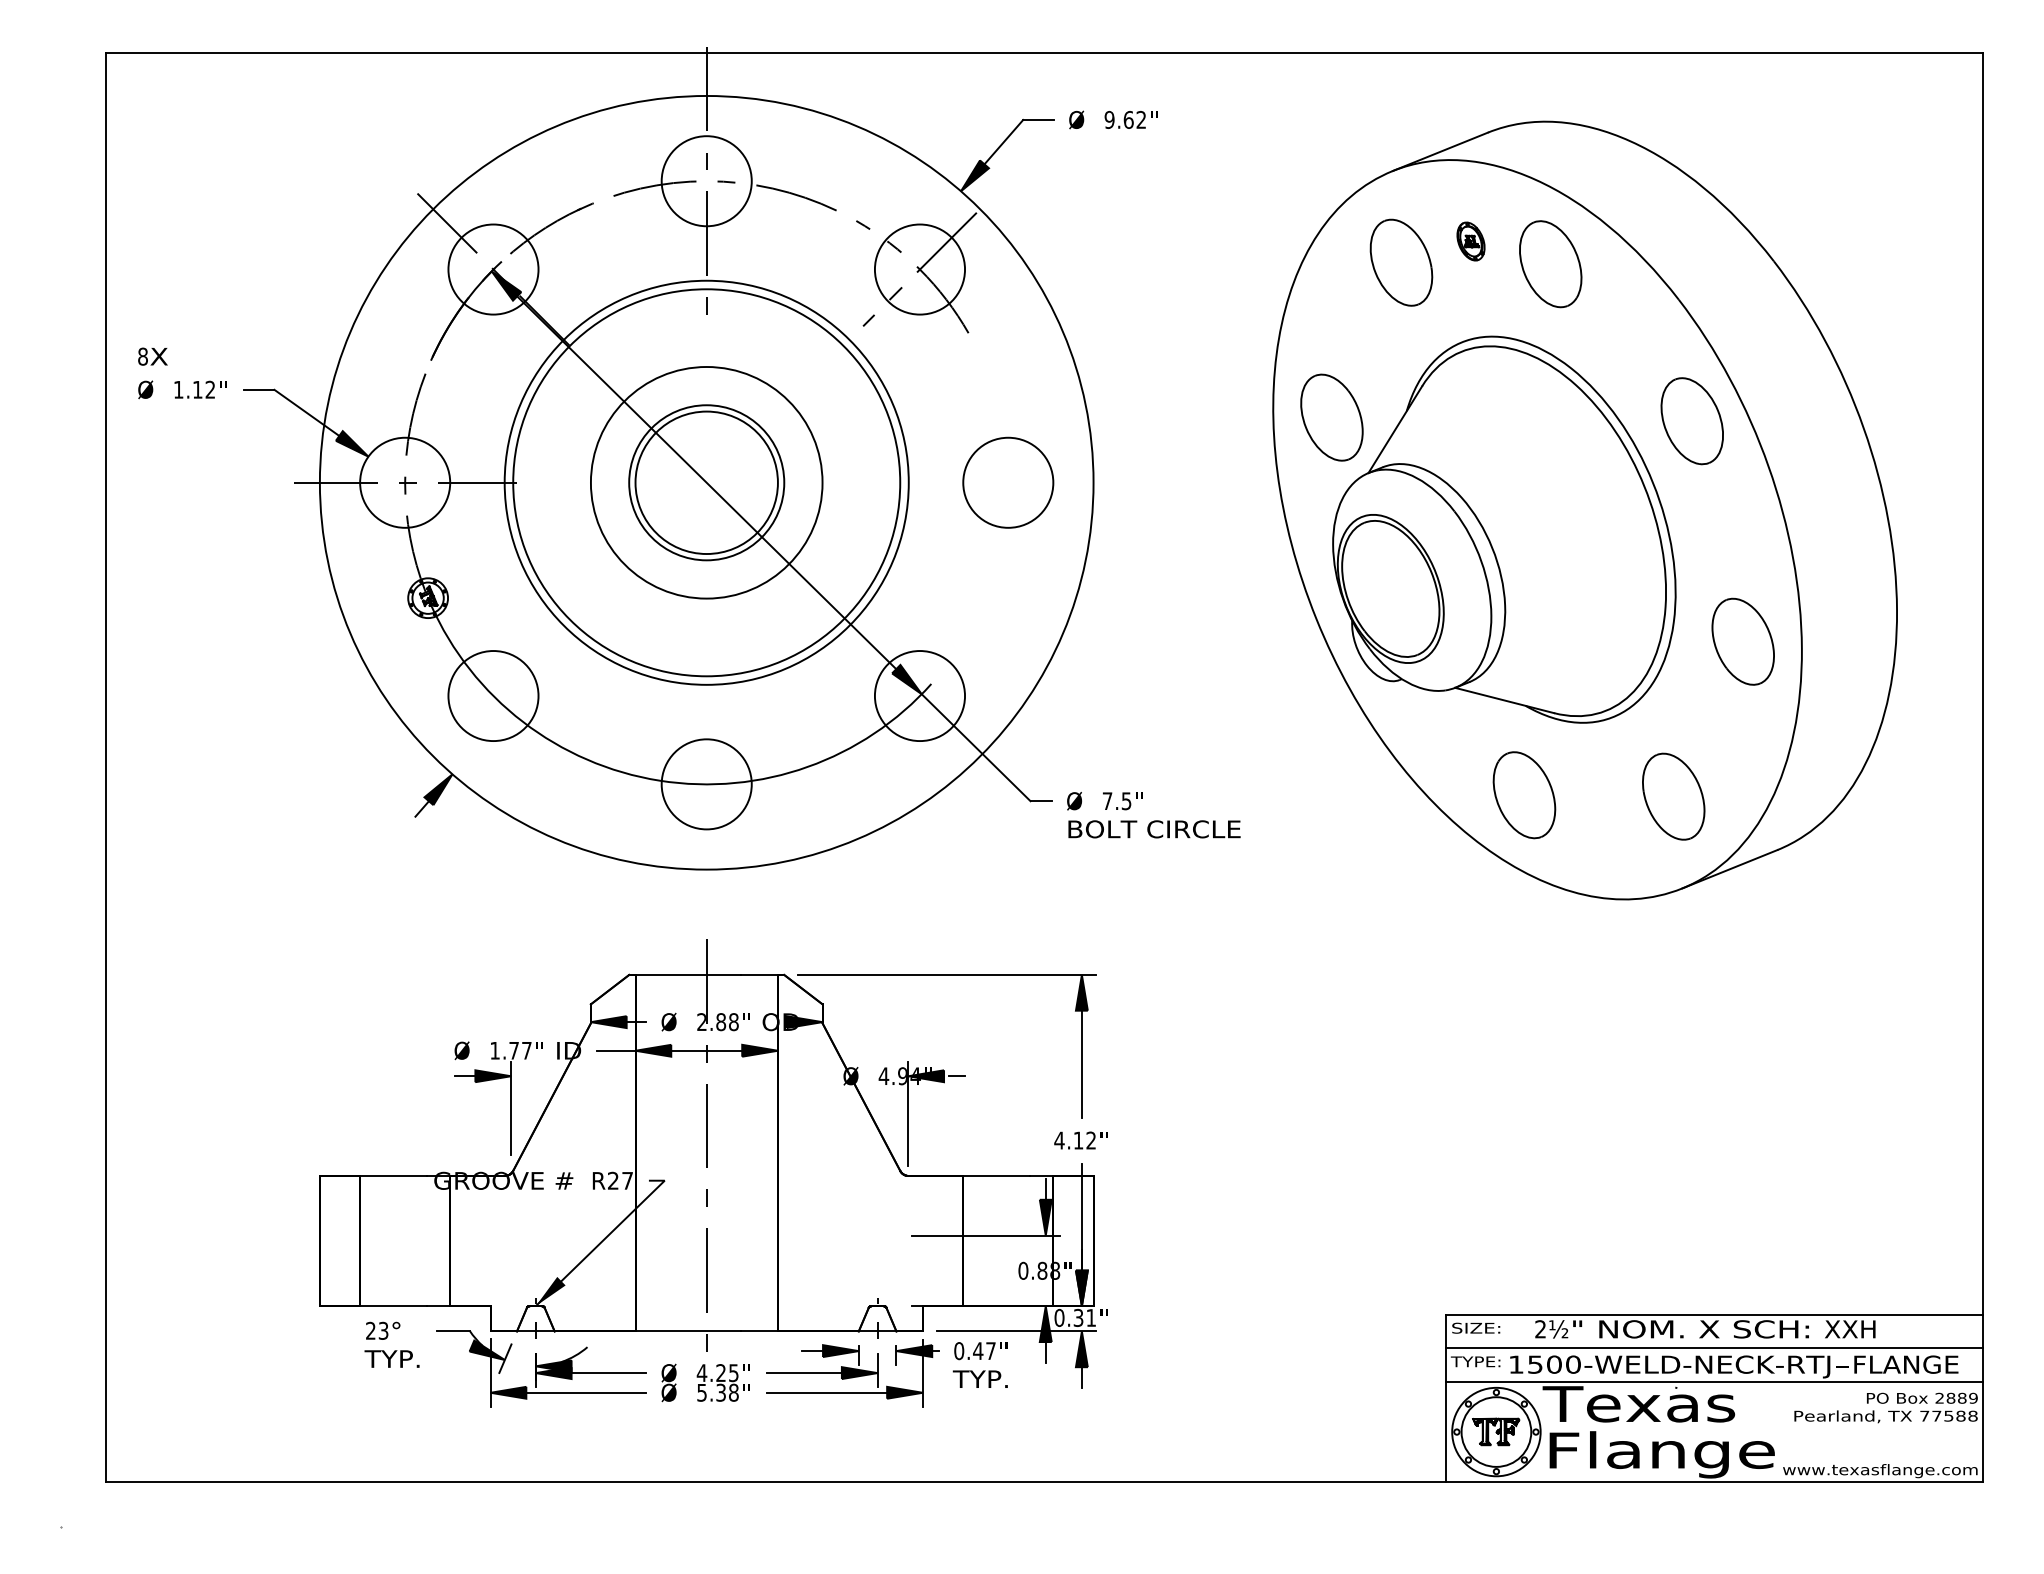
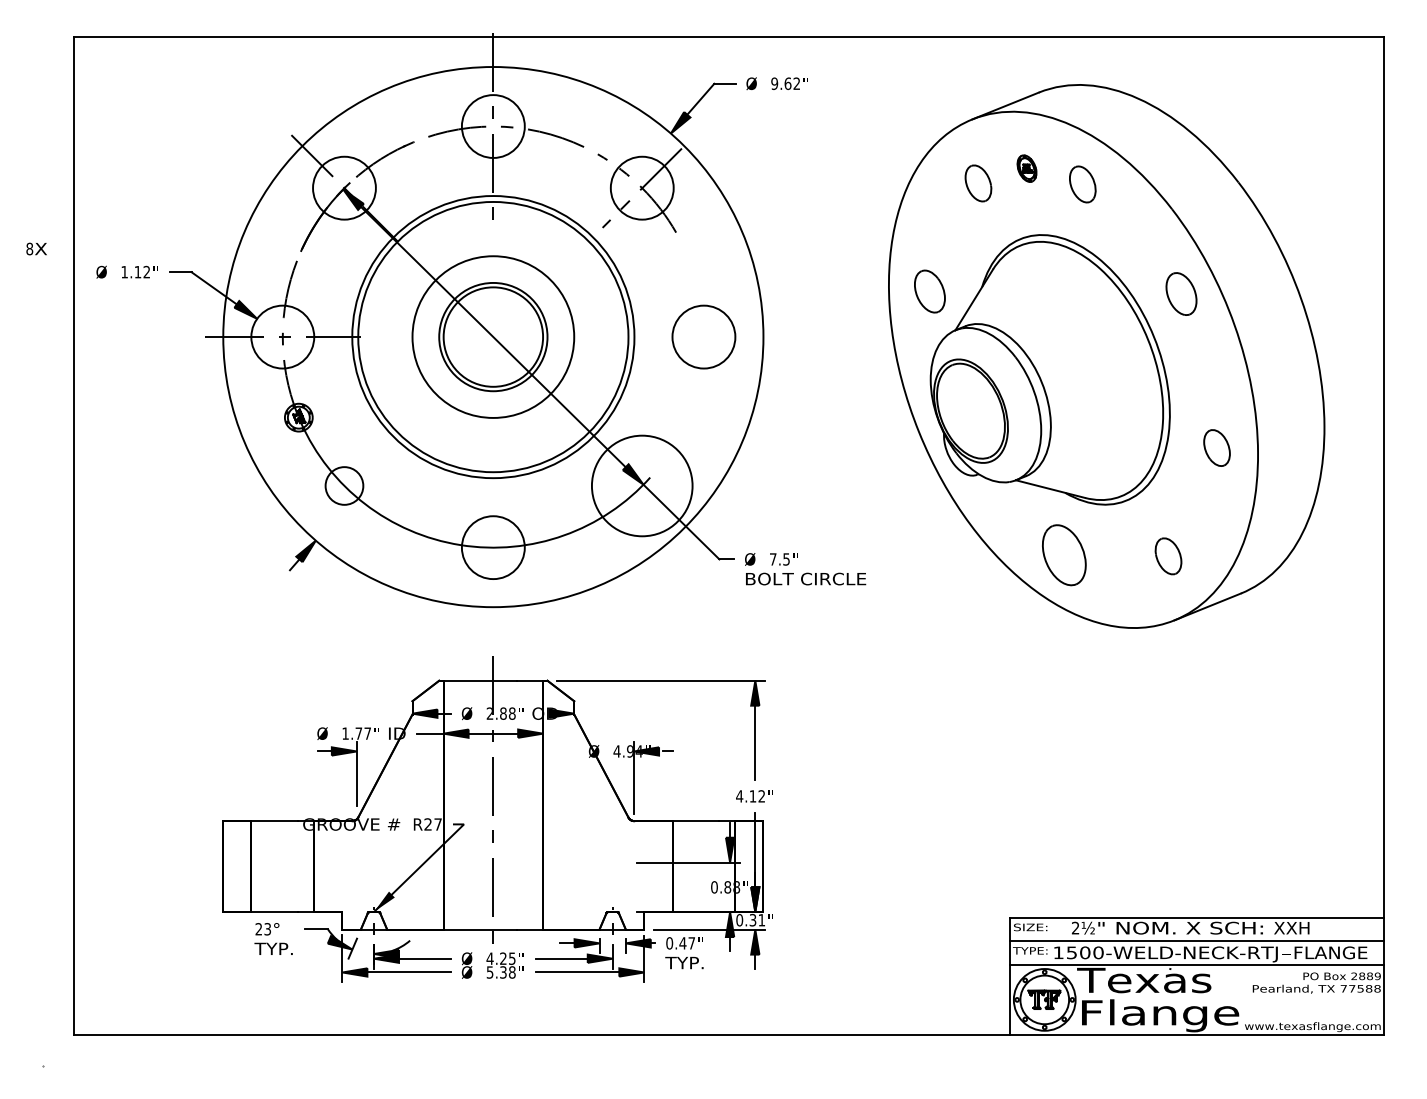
part: (1401, 262) -> (978, 183), size x0.6
part: (1550, 264) -> (1082, 184), size x0.6
text: (152, 355) -> (36, 248), moved
part: (1331, 417) -> (929, 291), size x0.7
part: (1692, 420) -> (1181, 293), size x0.7
part: (1742, 640) -> (1216, 447), size x0.6
circle: (493, 695) -> (344, 485), size x0.6
circle: (918, 695) -> (641, 485), size x1.6
part: (1673, 797) -> (1168, 556), size x0.6

